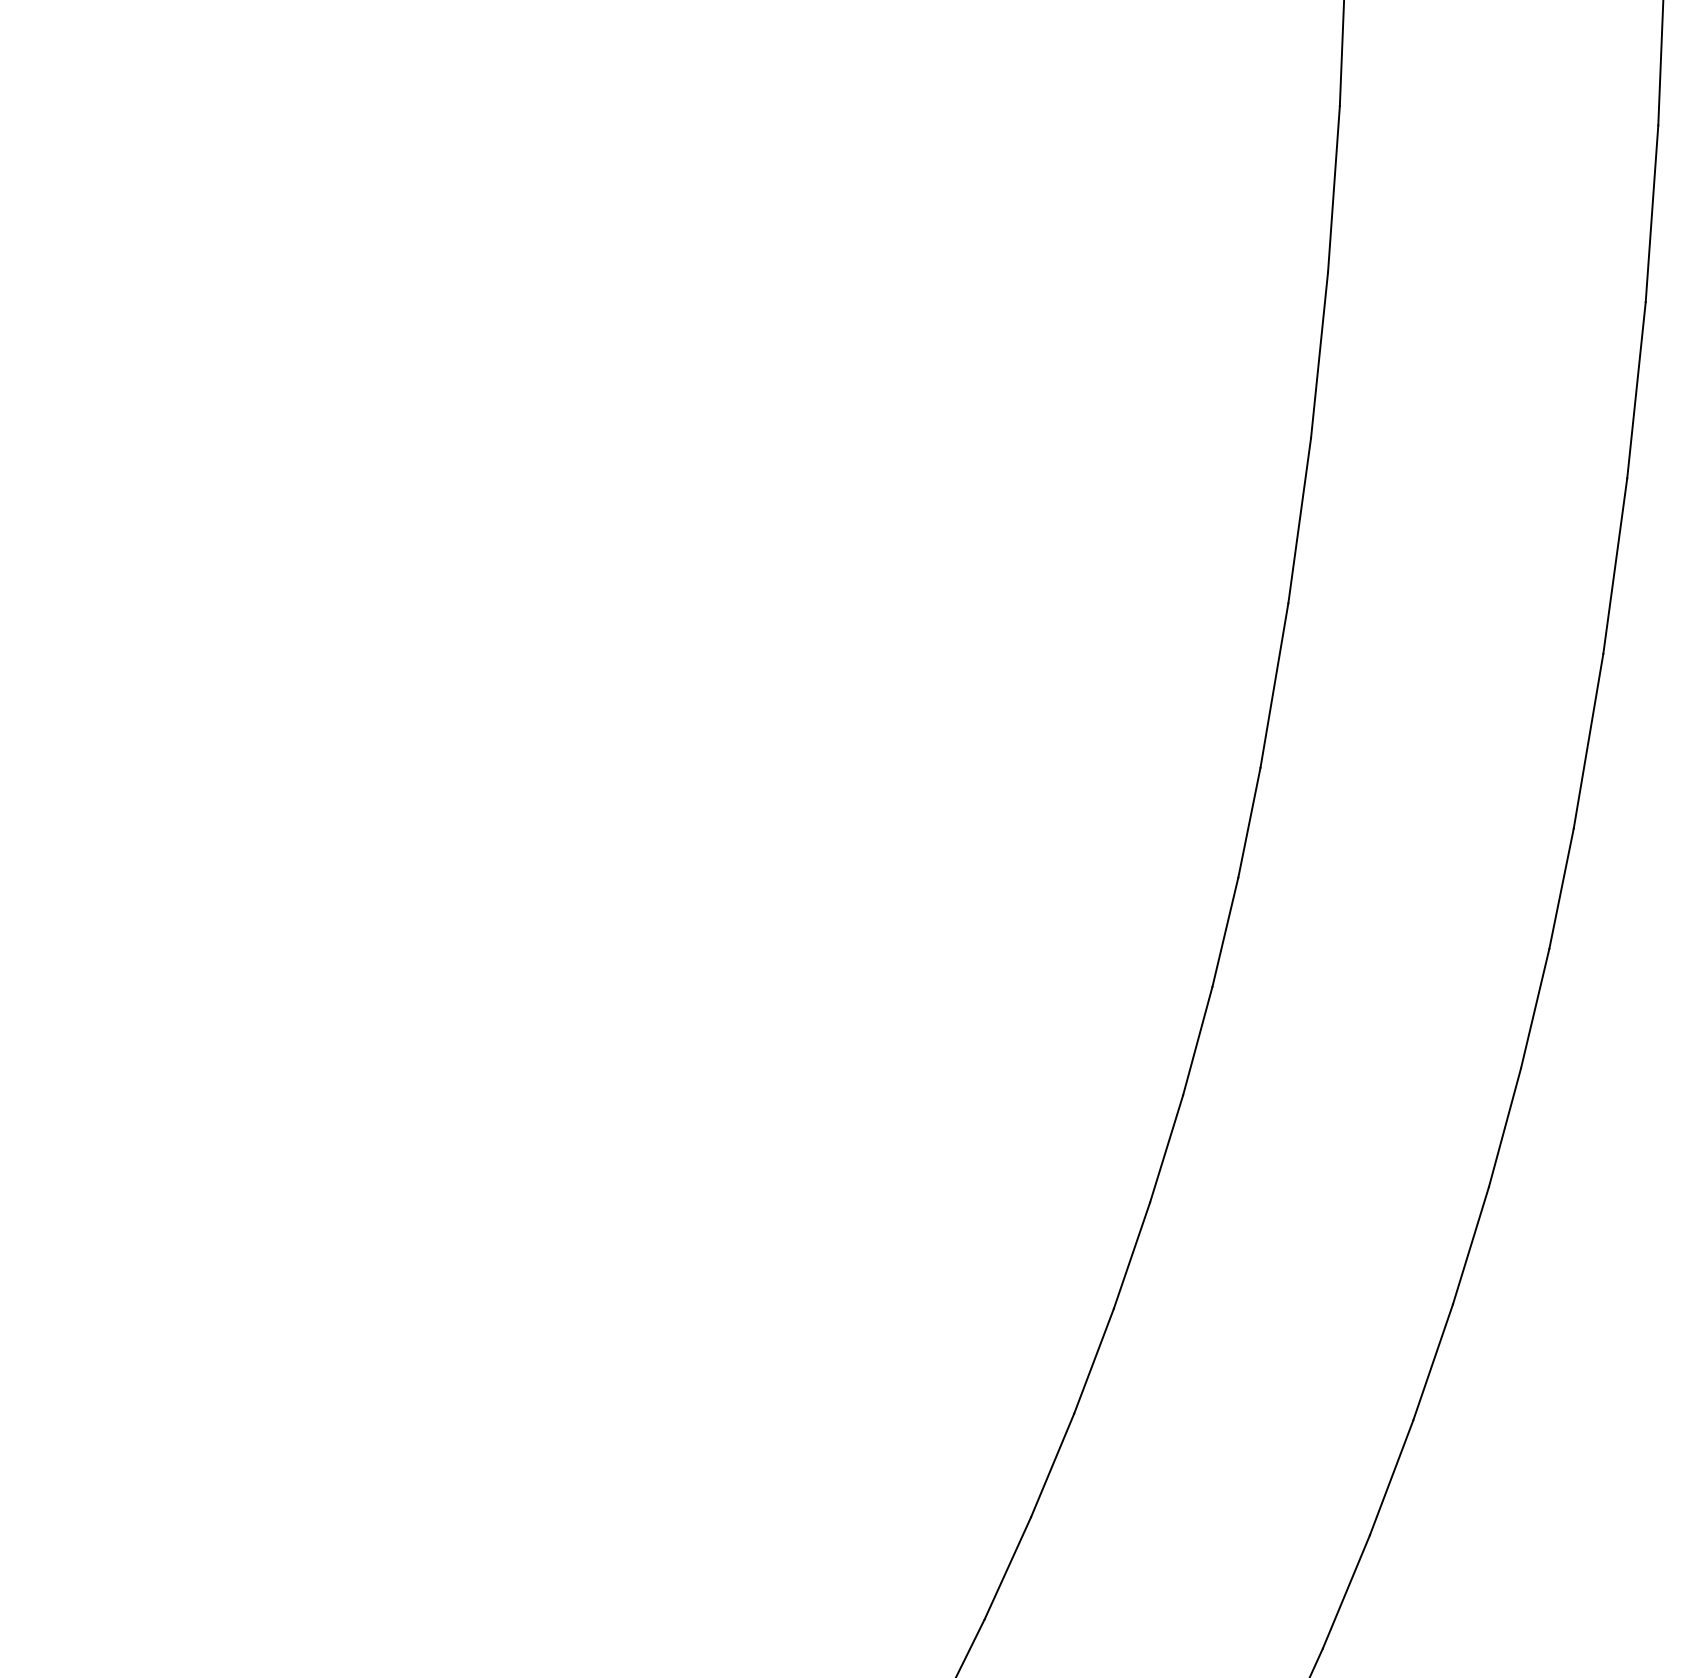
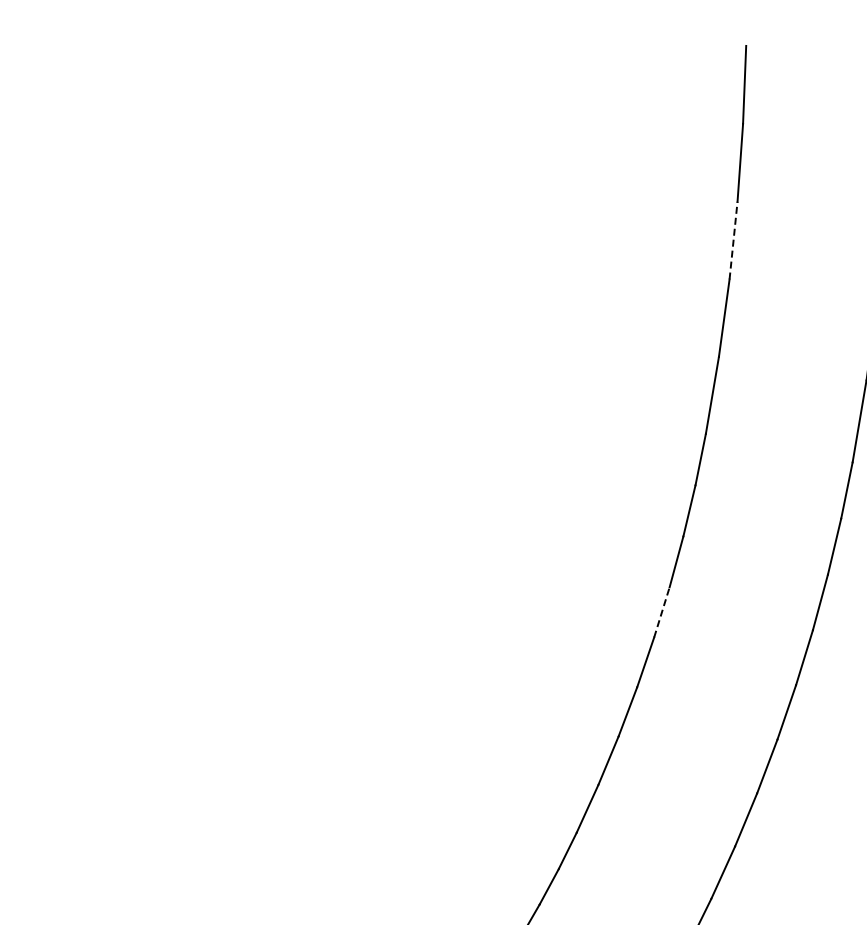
line: (1319, 354) -> (733, 240), solid -> dashed
line: (1167, 1146) -> (662, 611), solid -> dashed

